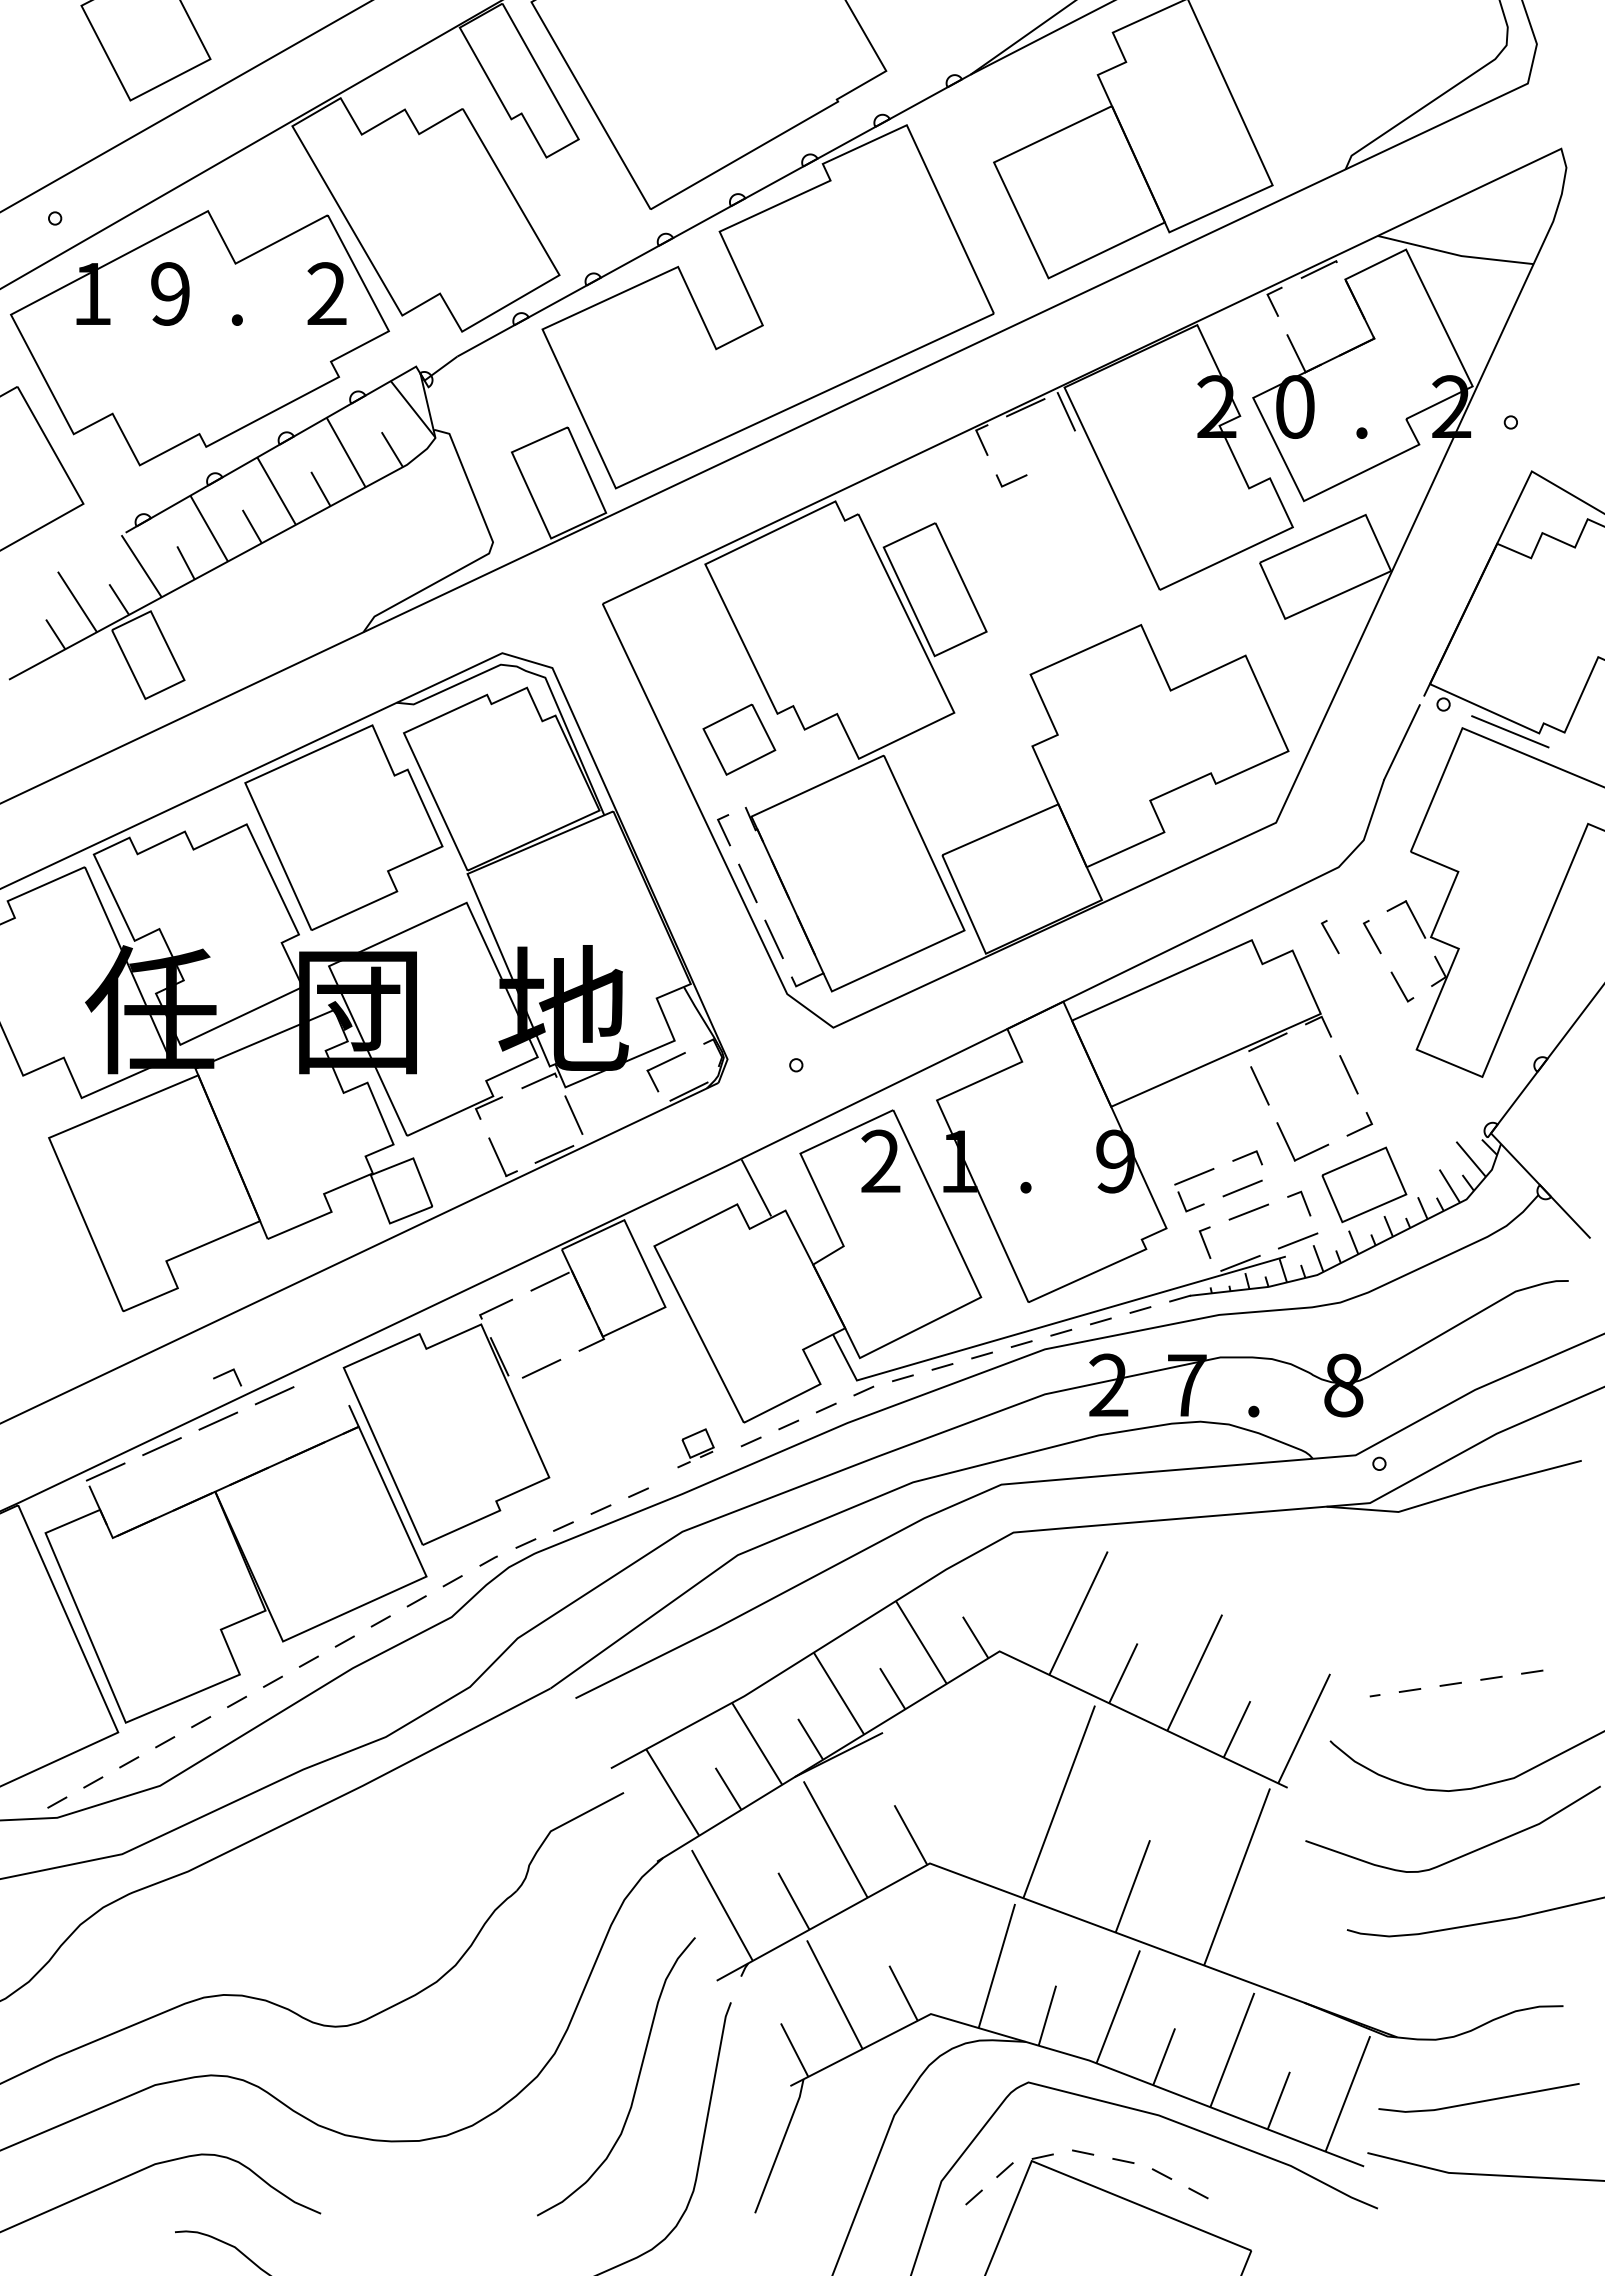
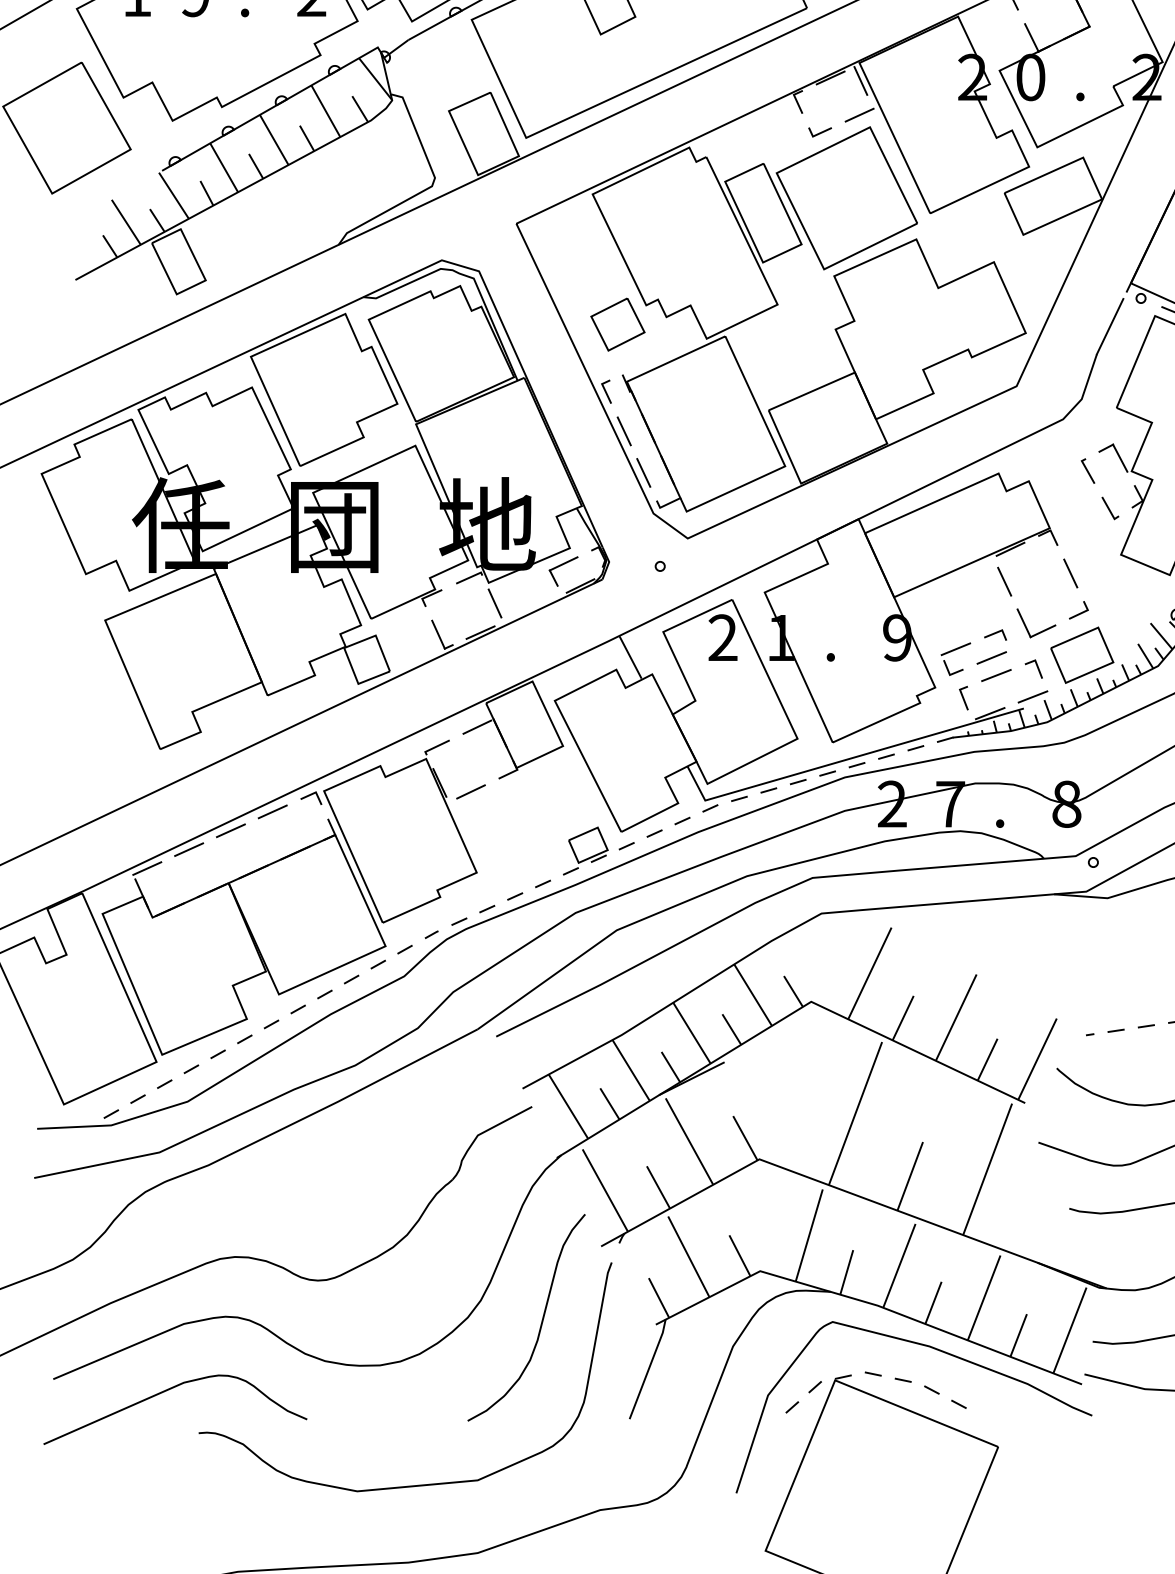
line: (1064, 457) -> (859, 114), added
part: (1047, 569) -> (846, 198), added
line: (1329, 937) -> (1056, 471), removed
line: (225, 1374) -> (309, 796), moved
part: (695, 1447) -> (585, 850), size x1.67

